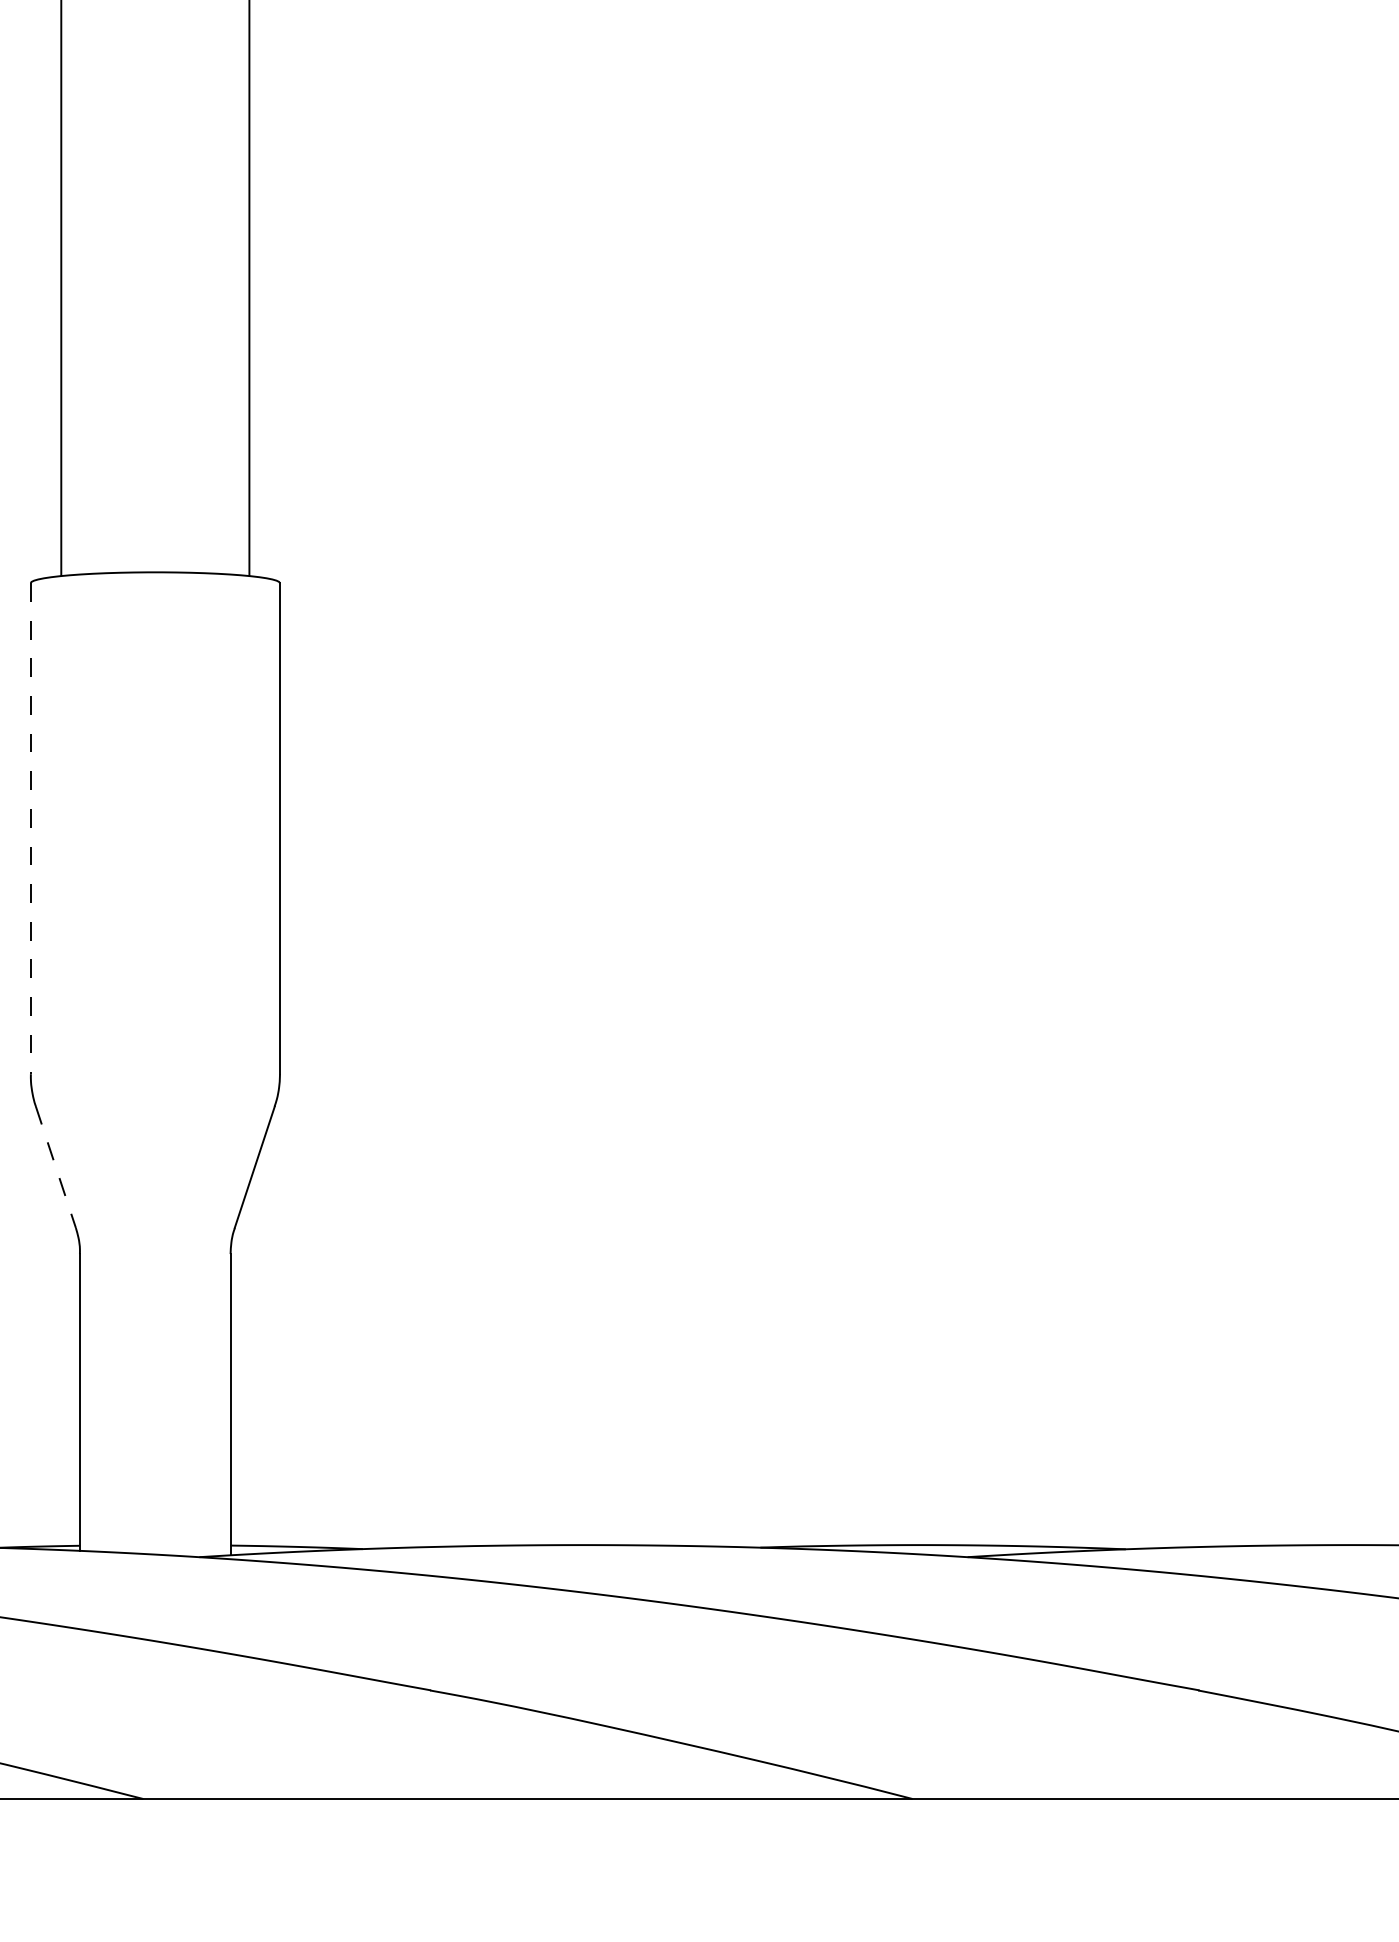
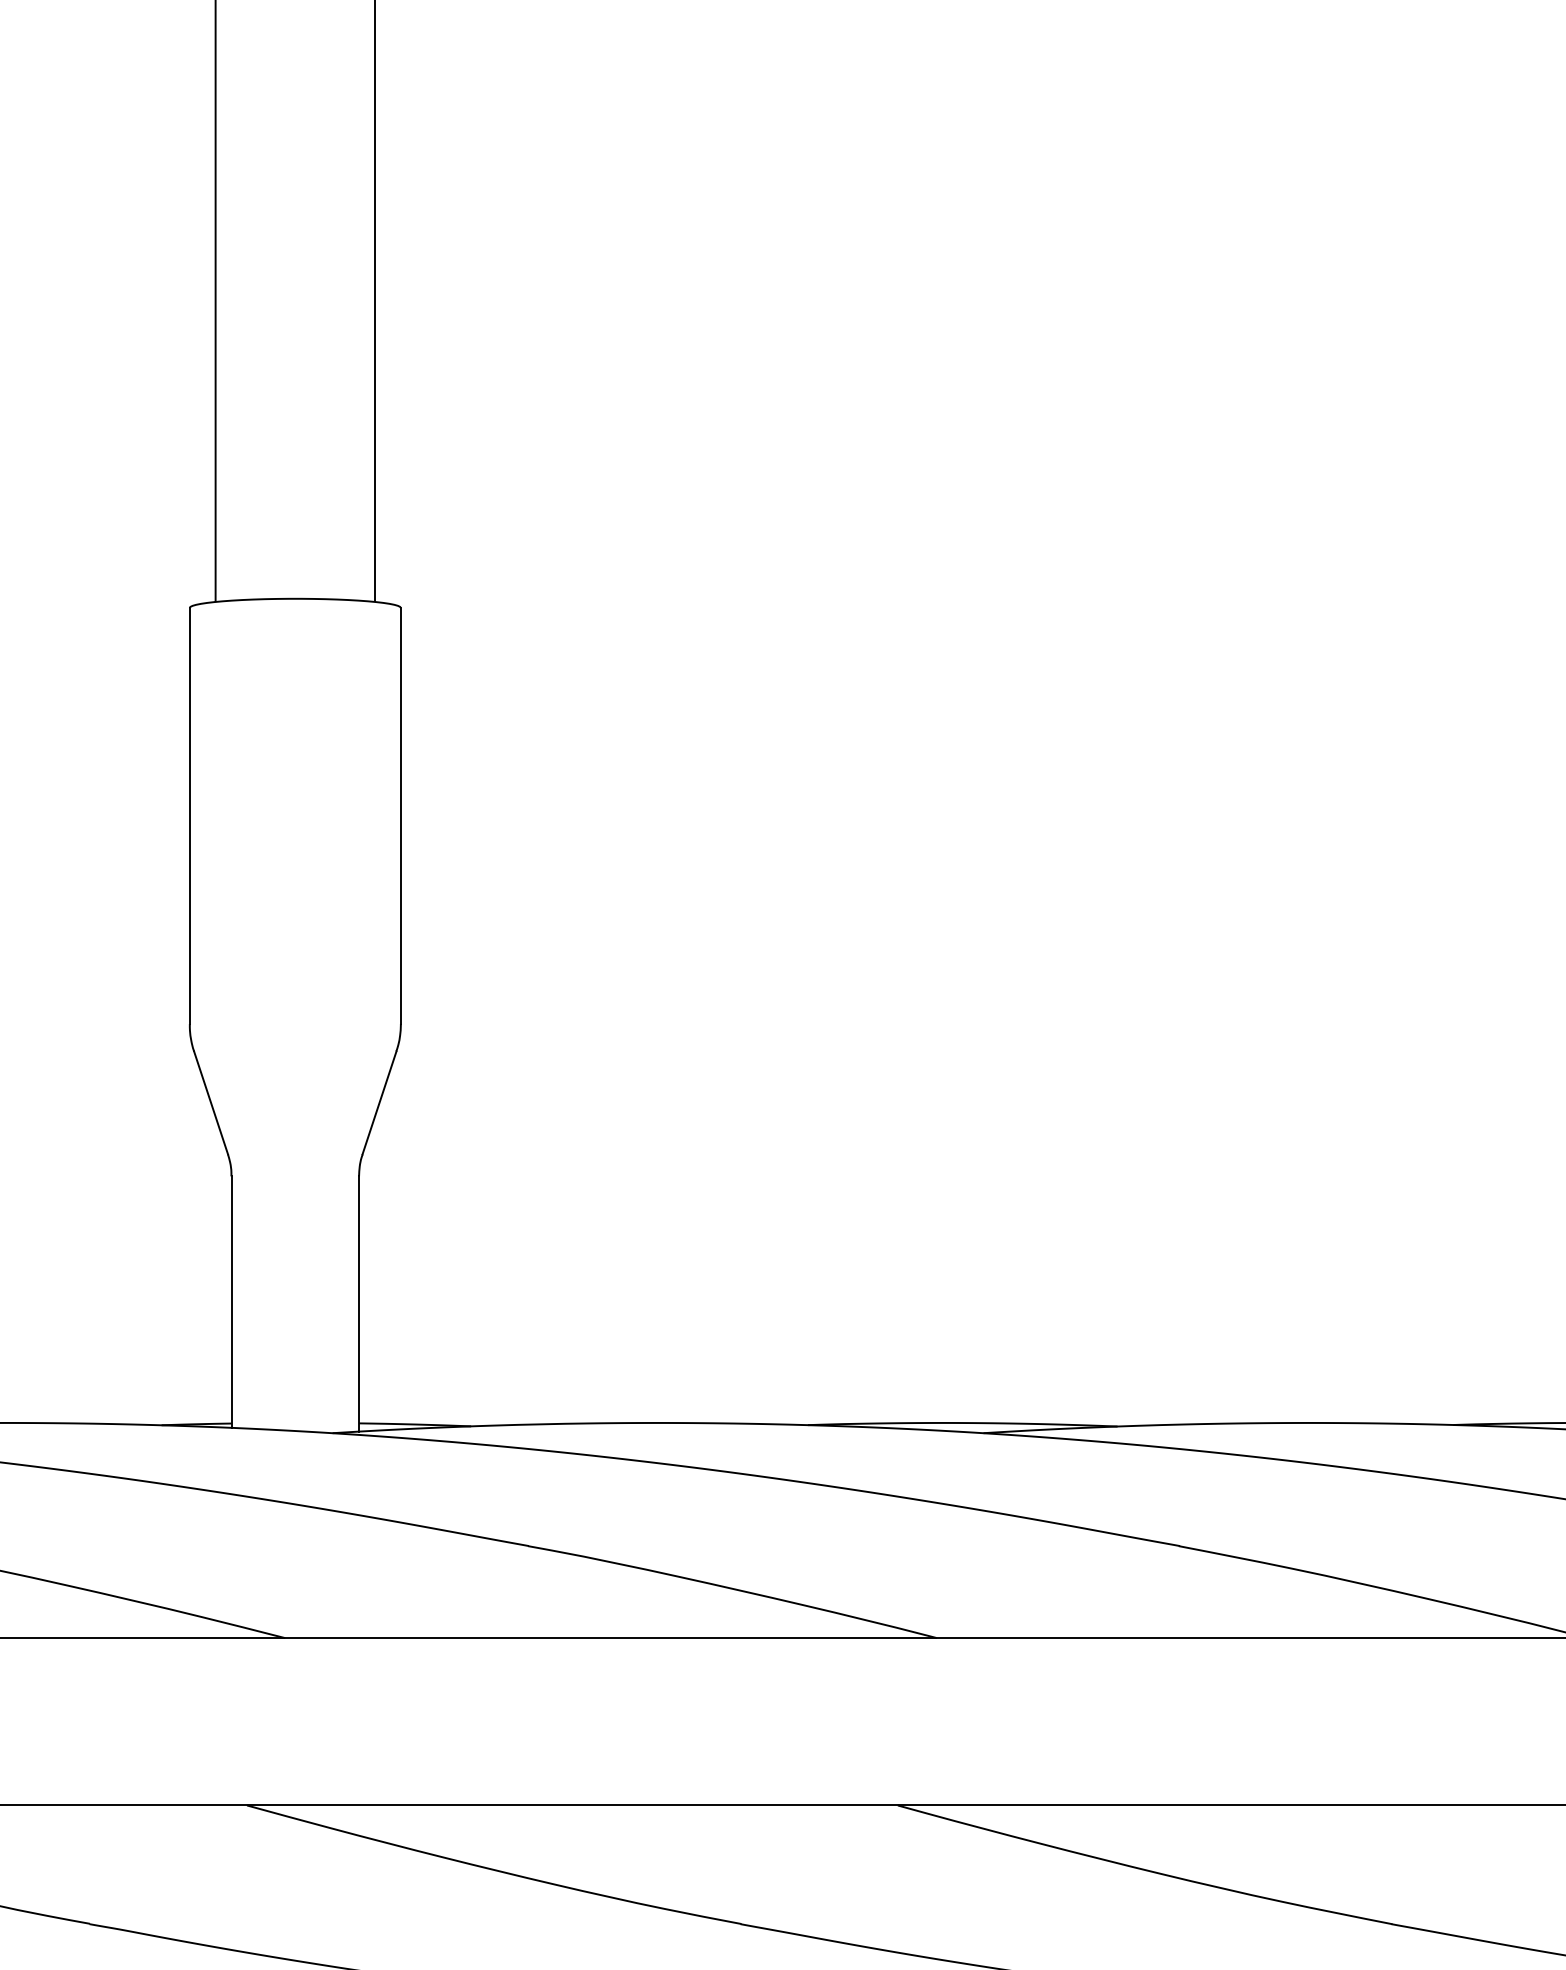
line: (30, 828) -> (189, 815), dashed -> solid
line: (56, 1168) -> (211, 1103), dashed -> solid

